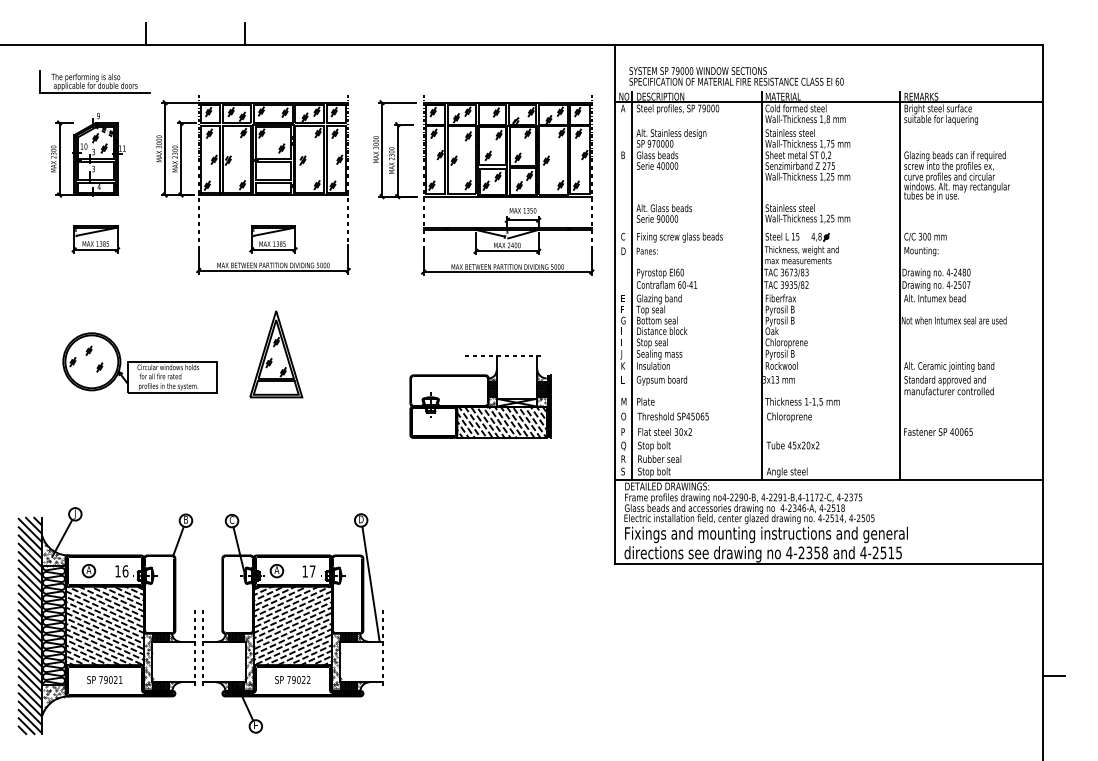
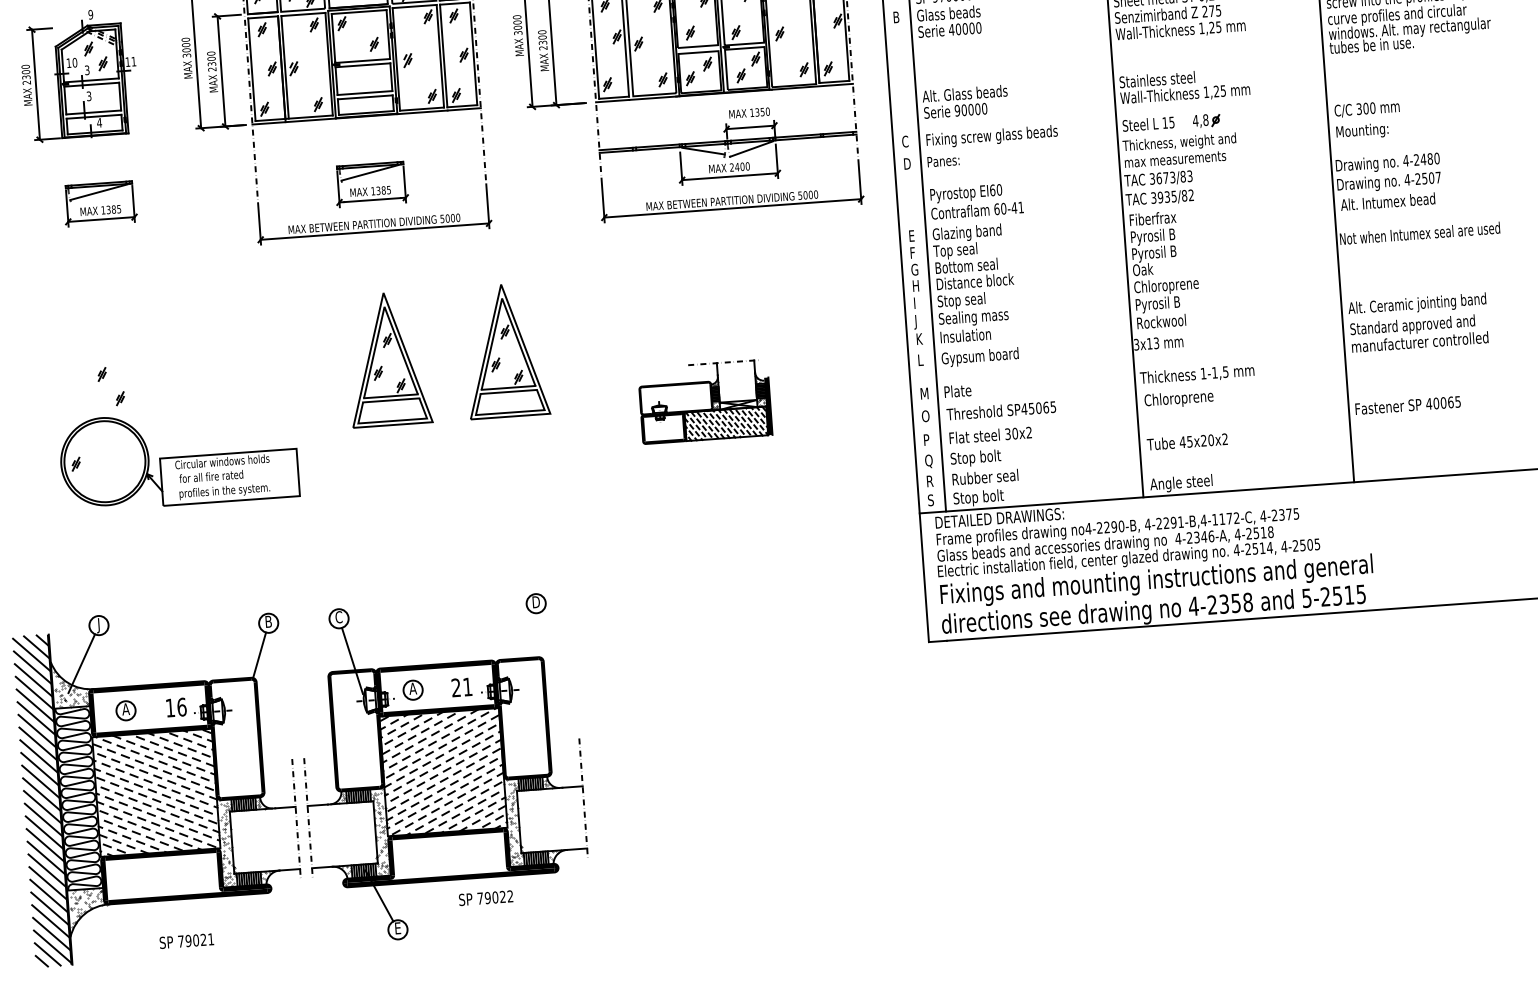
part: (353, 354) -> (506, 351), added
part: (139, 362) -> (177, 457), moved
part: (480, 396) -> (704, 401), size x0.6
text: (863, 552) -> (1306, 597), 4-2515 -> 5-2515
text: (308, 571) -> (461, 687), 17 -> 21
line: (370, 583) -> (557, 698), removed
text: (104, 679) -> (186, 940), moved
text: (292, 679) -> (485, 897), moved

